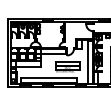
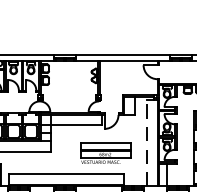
line: (87, 61) -> (146, 141), solid -> dashed

